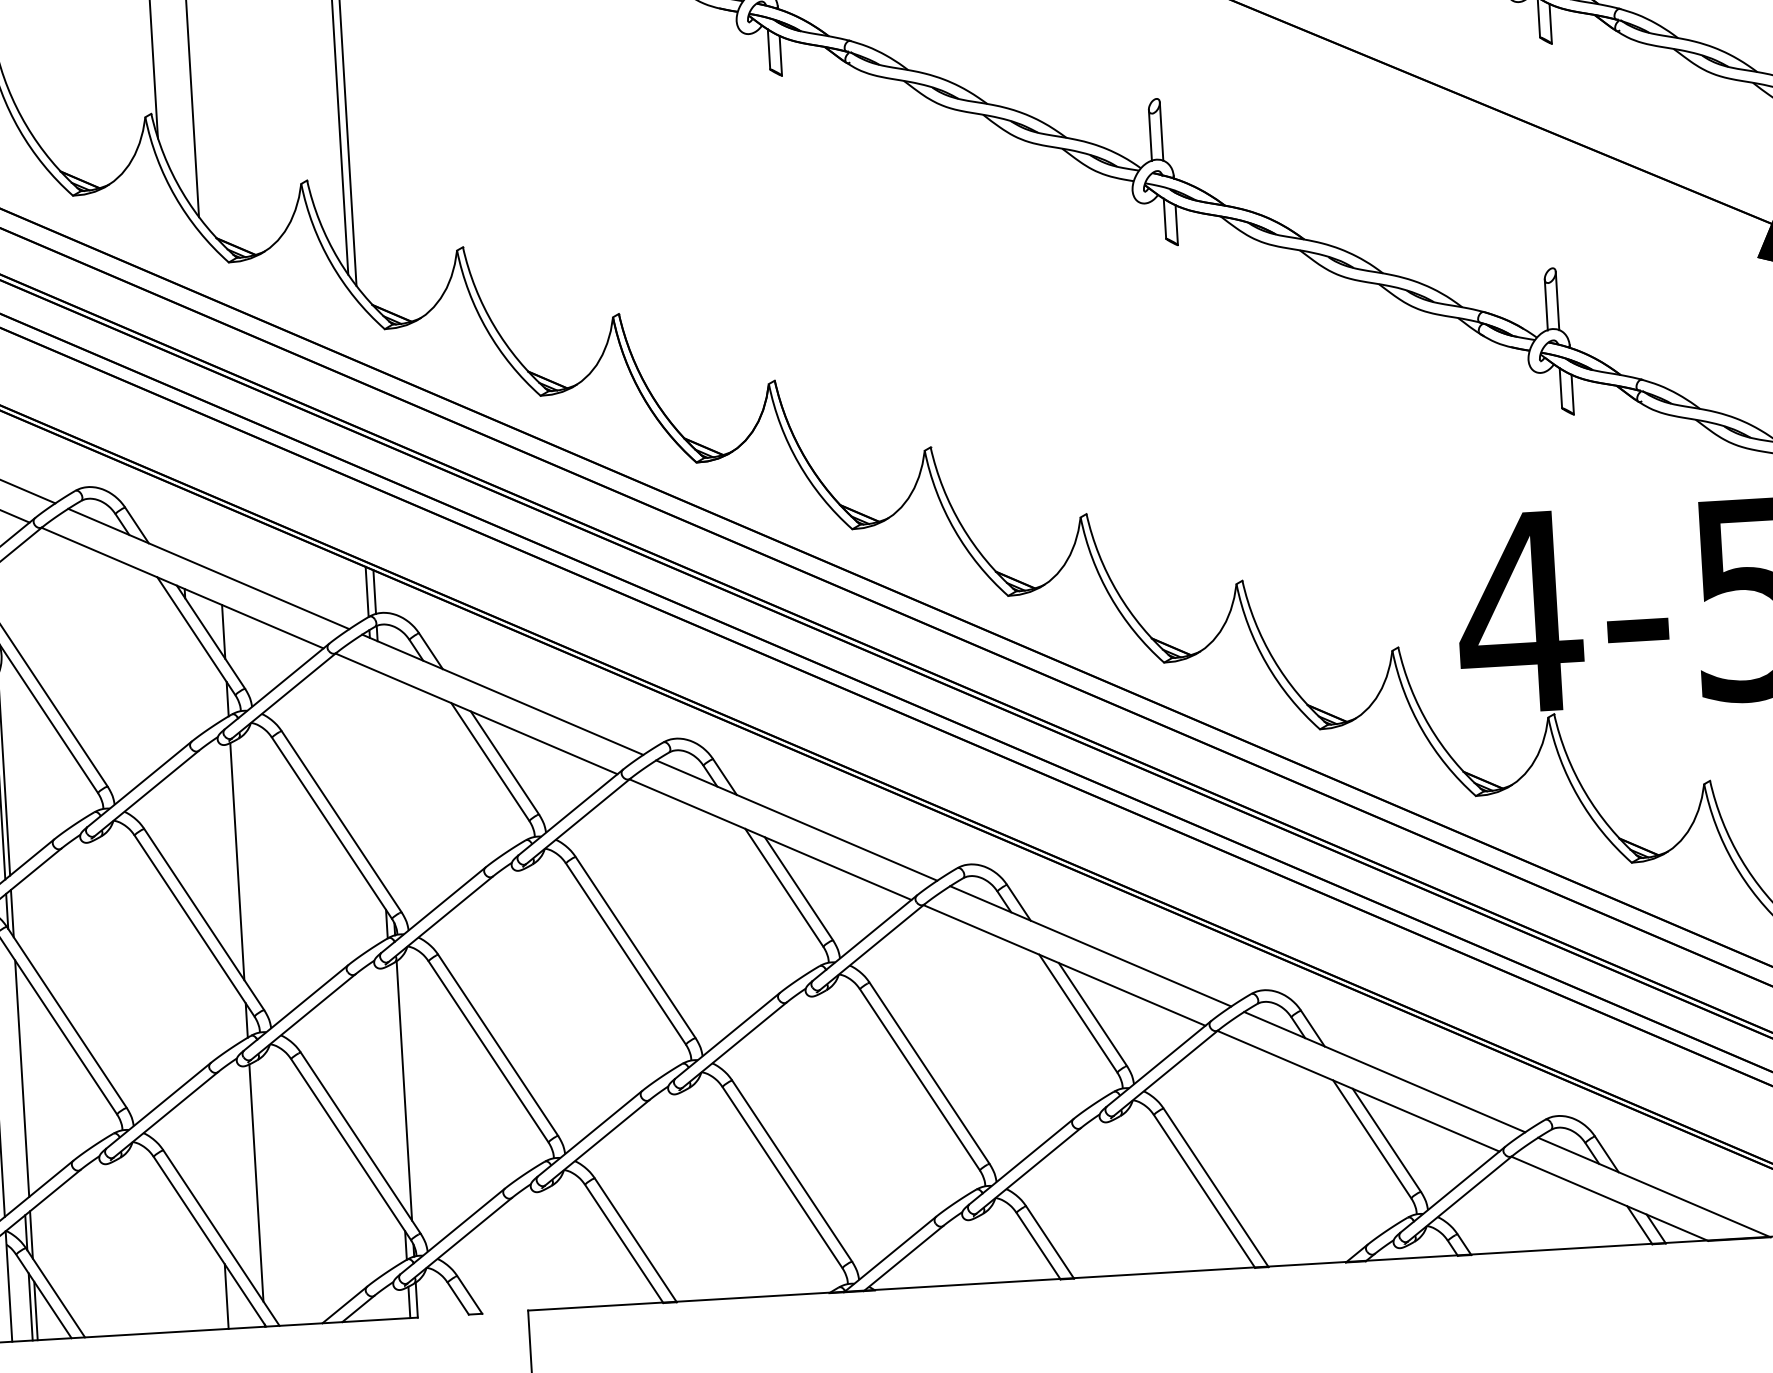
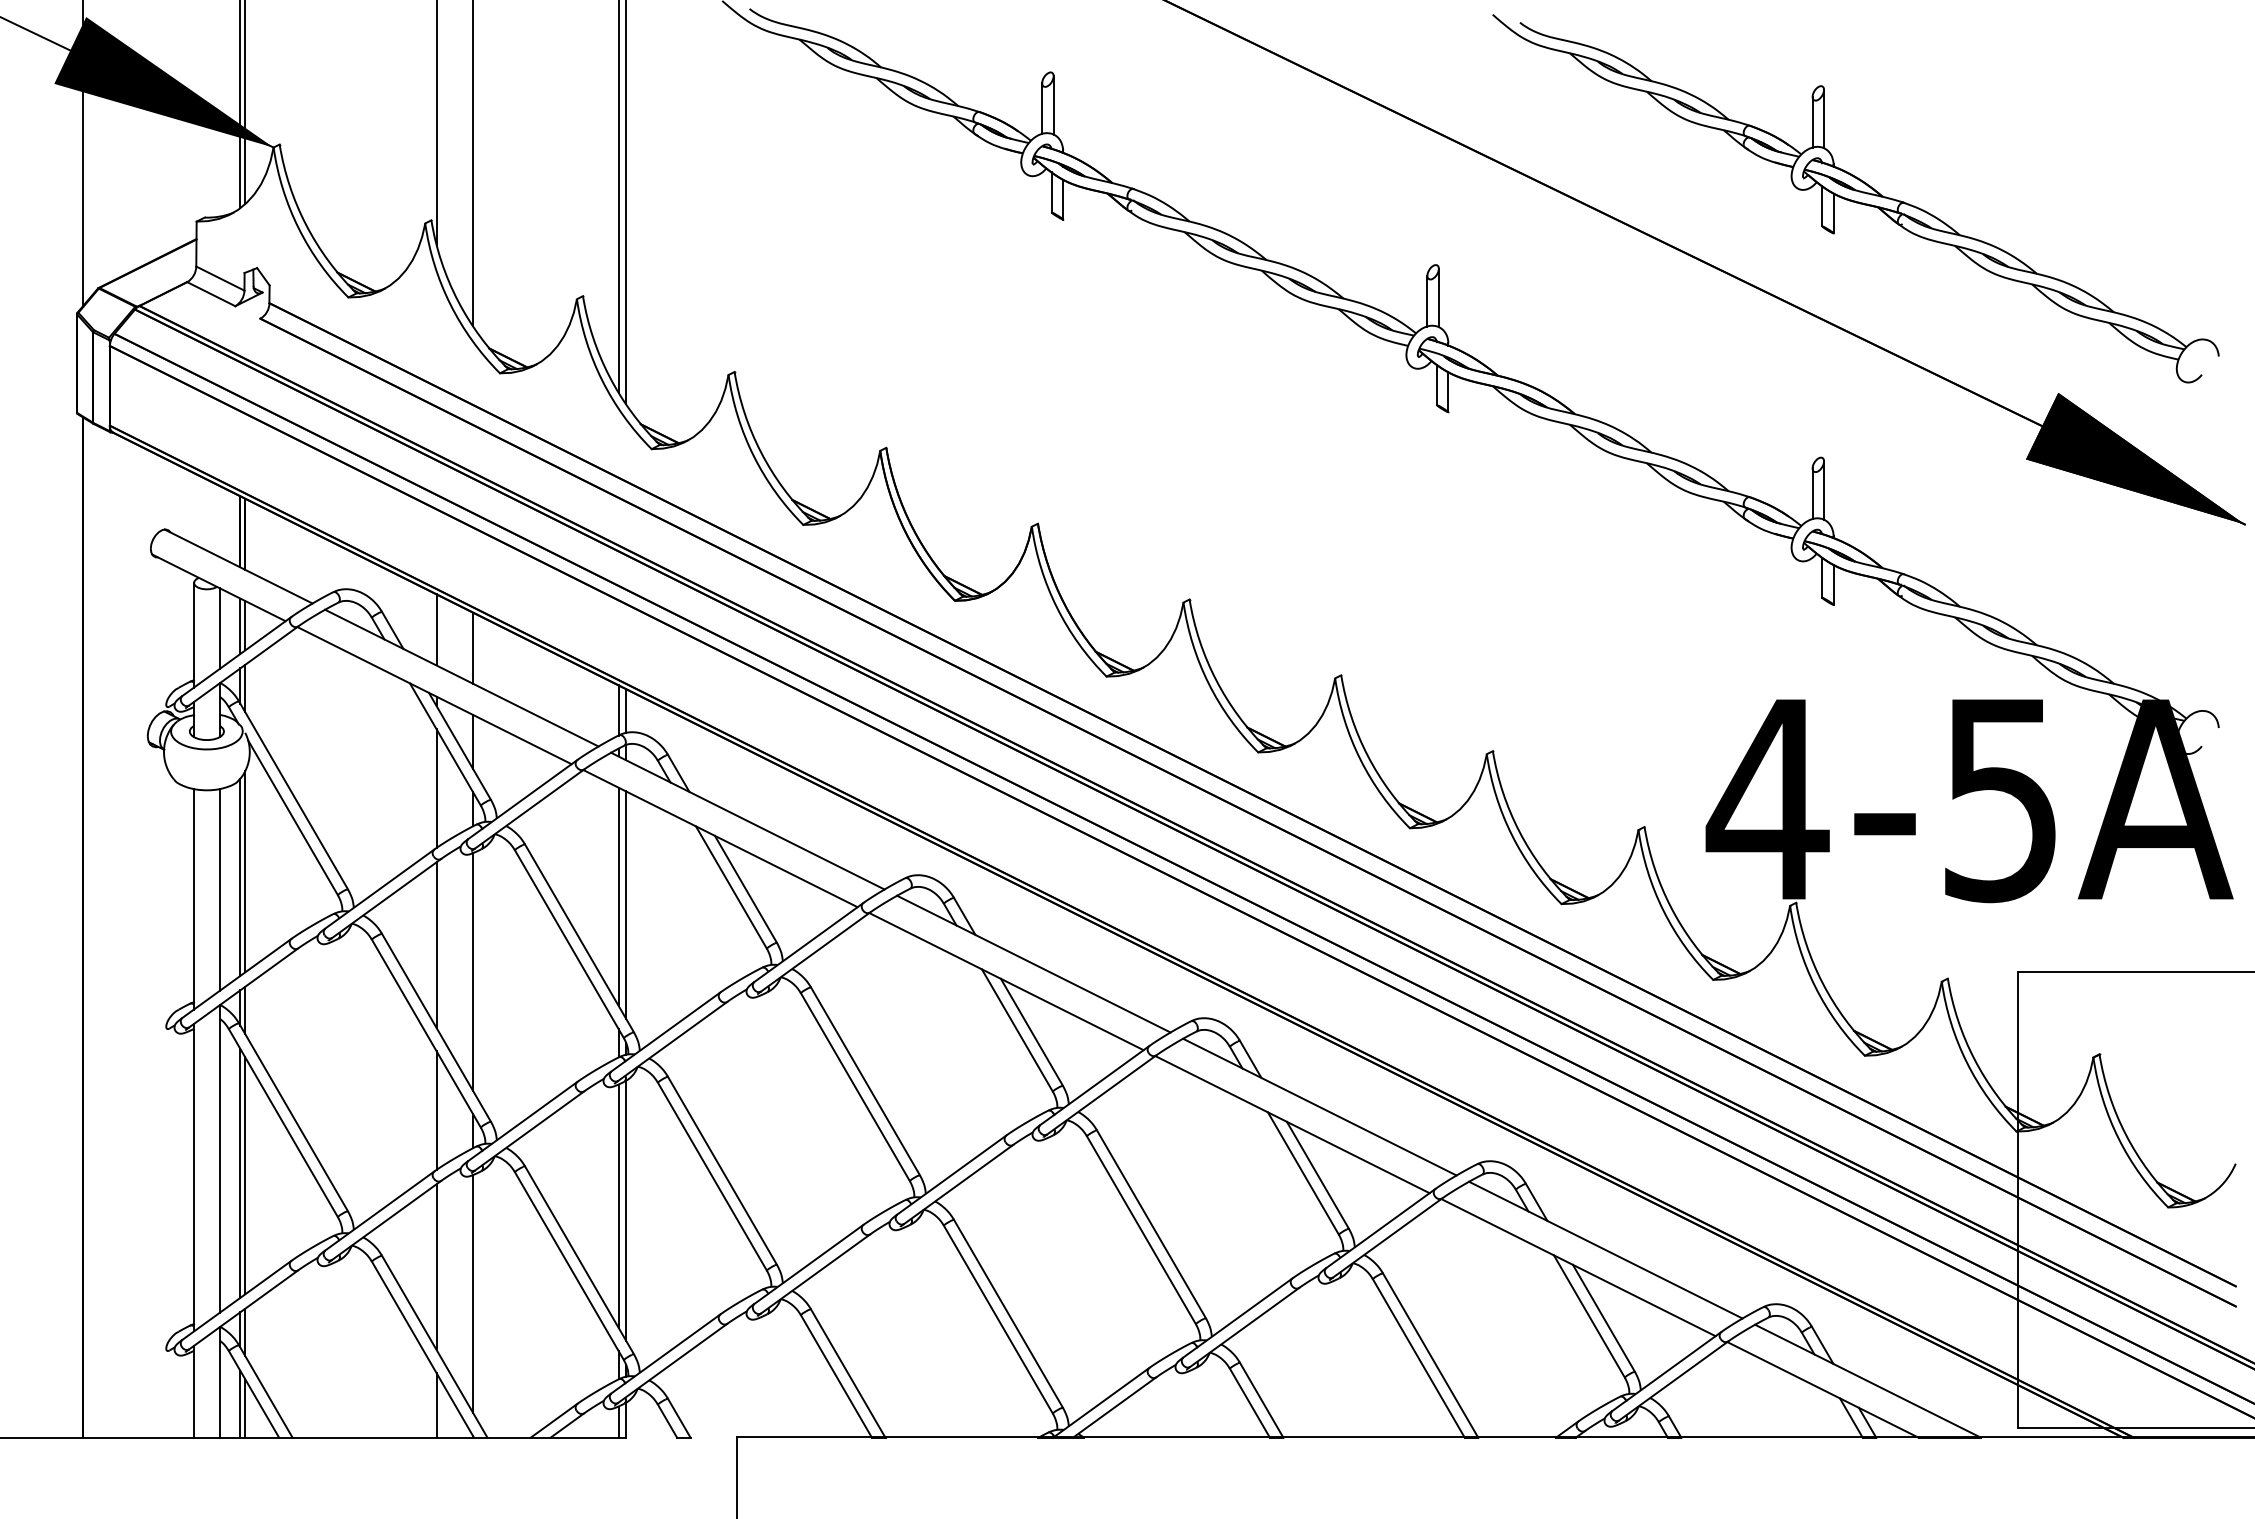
line: (180, 521) -> (436, 629), added
line: (217, 537) -> (472, 647), added
line: (190, 680) -> (436, 788), added
line: (378, 777) -> (618, 896), added
line: (386, 785) -> (626, 904), added
line: (199, 836) -> (436, 944), added
line: (209, 1002) -> (436, 1110), added
line: (17, 1075) -> (240, 1172), added
line: (396, 1086) -> (618, 1205), added
line: (218, 1157) -> (436, 1266), added

